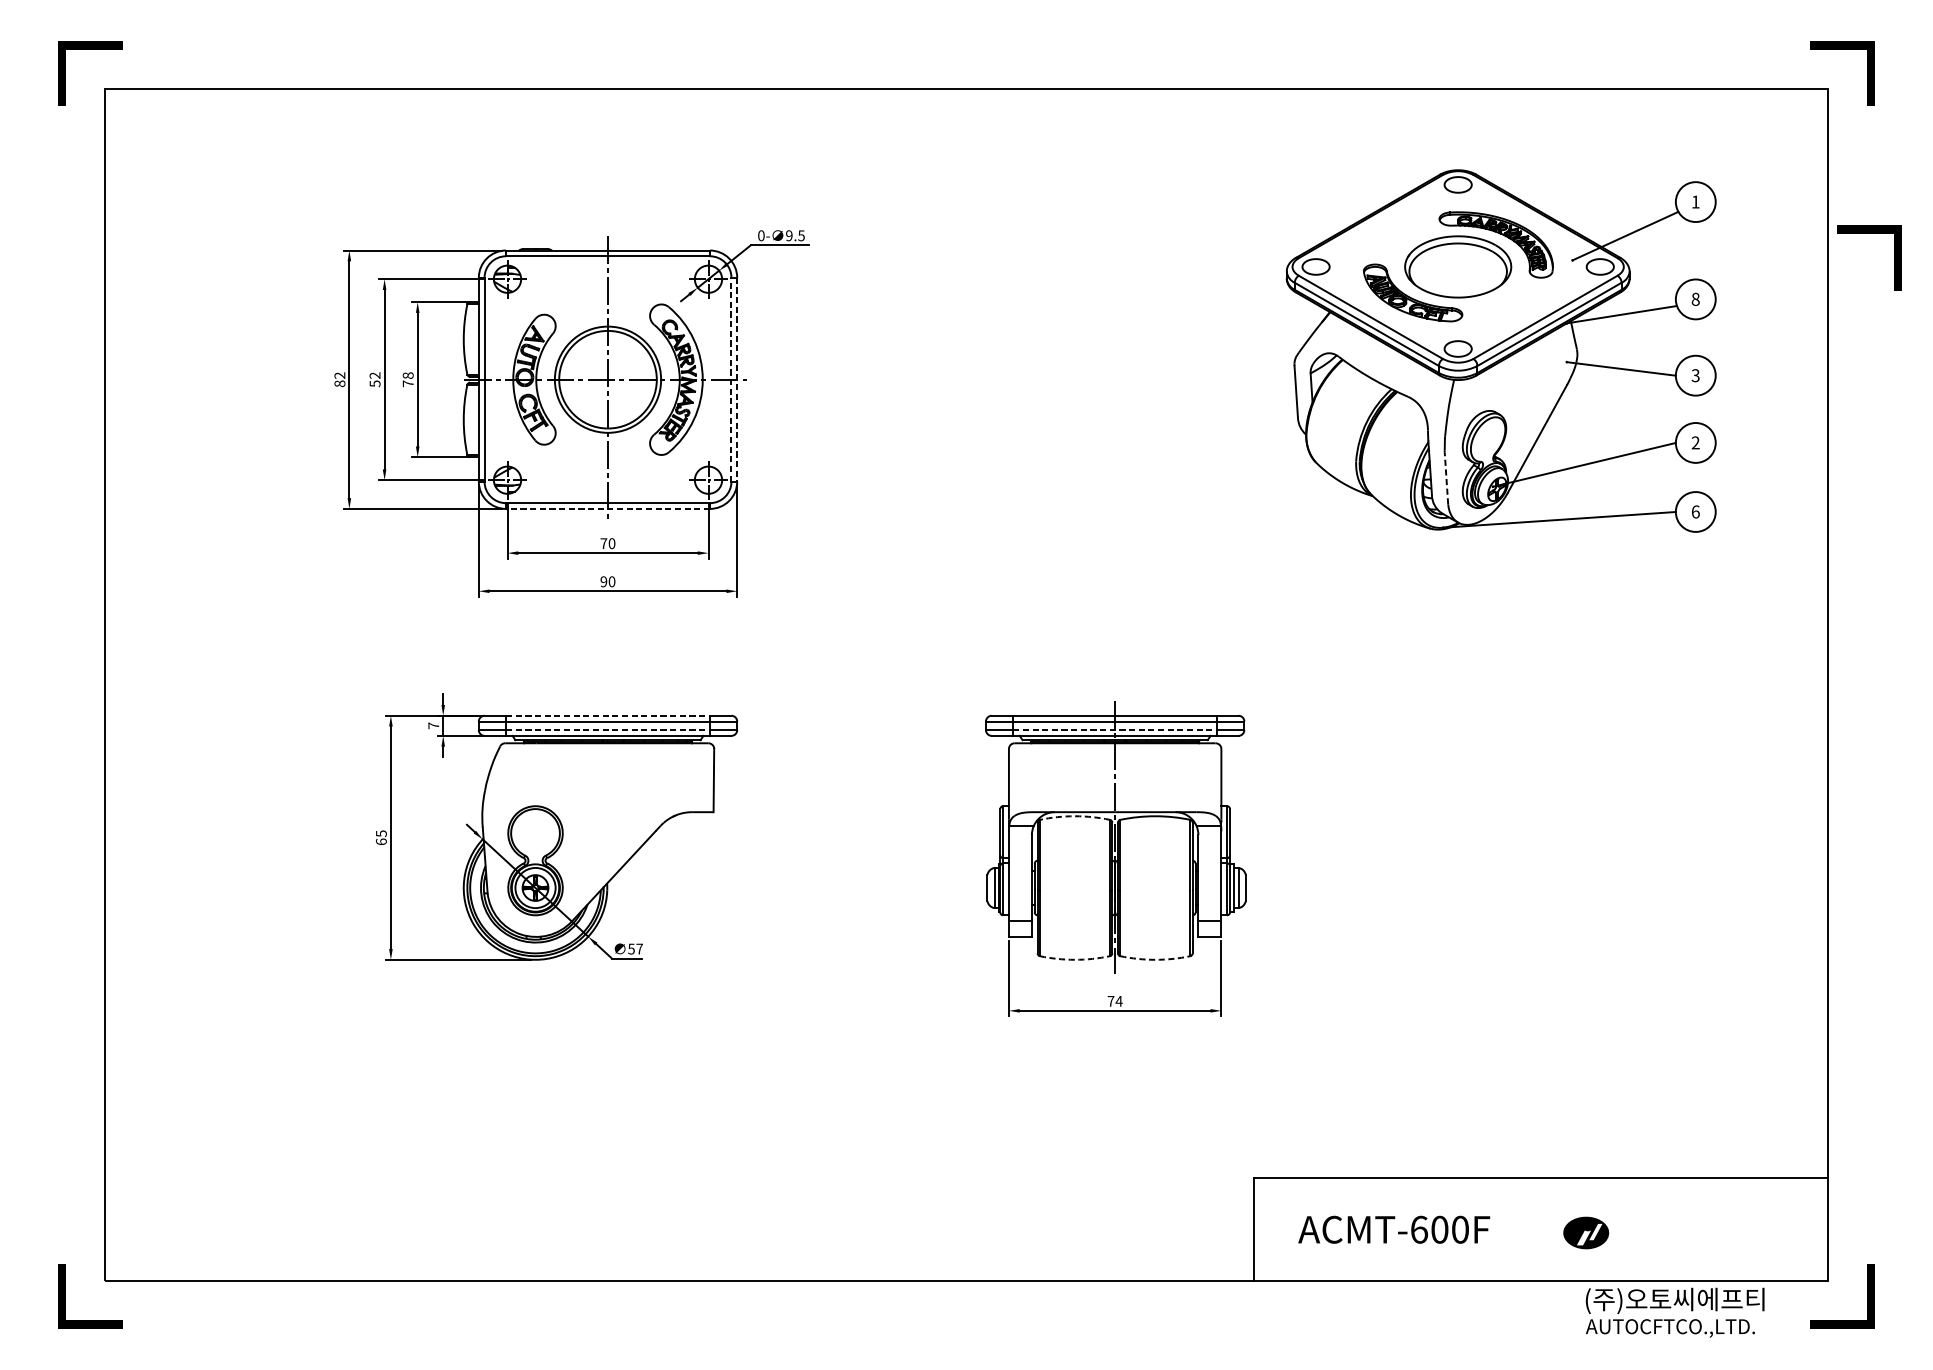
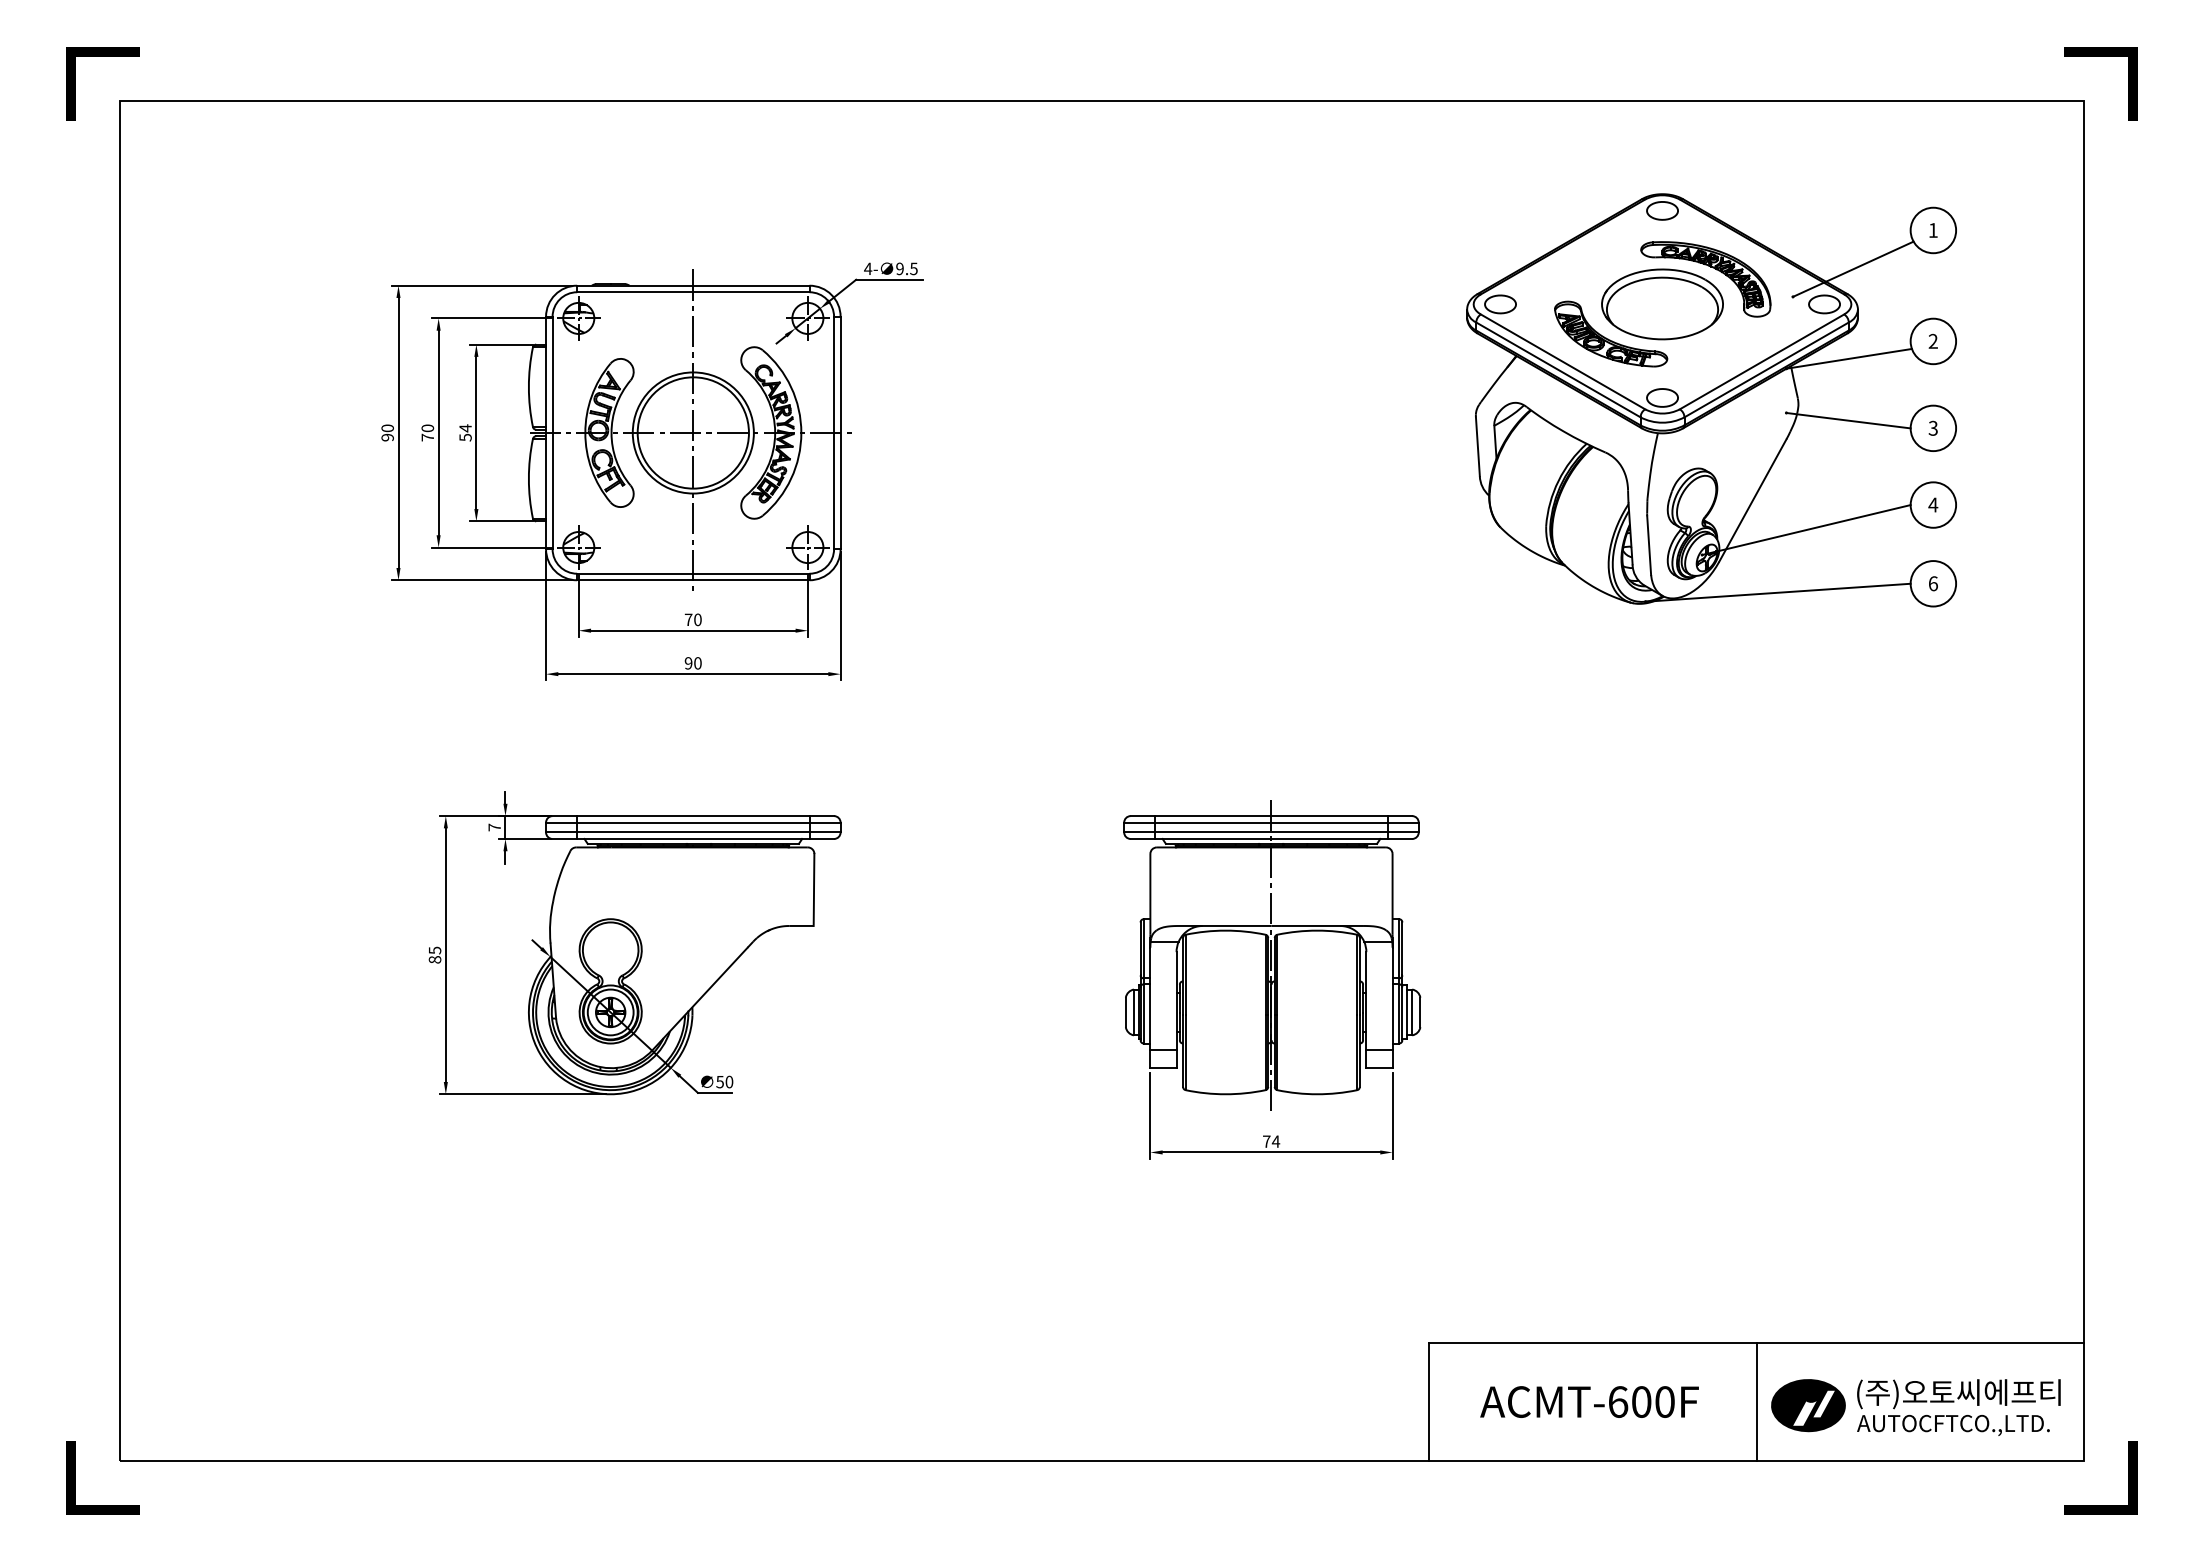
line: (1869, 233) -> (2131, 266), removed
text: (761, 235) -> (868, 268), 0- -> 4-
text: (1695, 299) -> (1932, 341), 8 -> 2
text: (339, 379) -> (387, 432), 82 -> 90
text: (374, 379) -> (427, 432), 52 -> 70
text: (408, 379) -> (465, 432), 78 -> 54
line: (731, 379) -> (834, 432), dashed -> solid
line: (737, 380) -> (840, 433), dashed -> solid
text: (1695, 442) -> (1933, 504), 2 -> 4
line: (1446, 478) -> (1649, 545), dashed -> solid
line: (607, 509) -> (692, 580), dashed -> solid
line: (608, 716) -> (693, 816), dashed -> solid
line: (608, 730) -> (693, 832), dashed -> solid
line: (1115, 730) -> (1271, 832), dashed -> solid
arc: (1074, 816) -> (1225, 930), dashed -> solid
text: (380, 841) -> (434, 959), 65 -> 85
text: (639, 948) -> (729, 1081), 57 -> 50
arc: (1074, 960) -> (1225, 1094), dashed -> solid
arc: (1155, 960) -> (1317, 1094), dashed -> solid
line: (1540, 1229) -> (1756, 1401), added
part: (1586, 1232) -> (1808, 1405), size x1.43
text: (1674, 1312) -> (1958, 1407), moved

